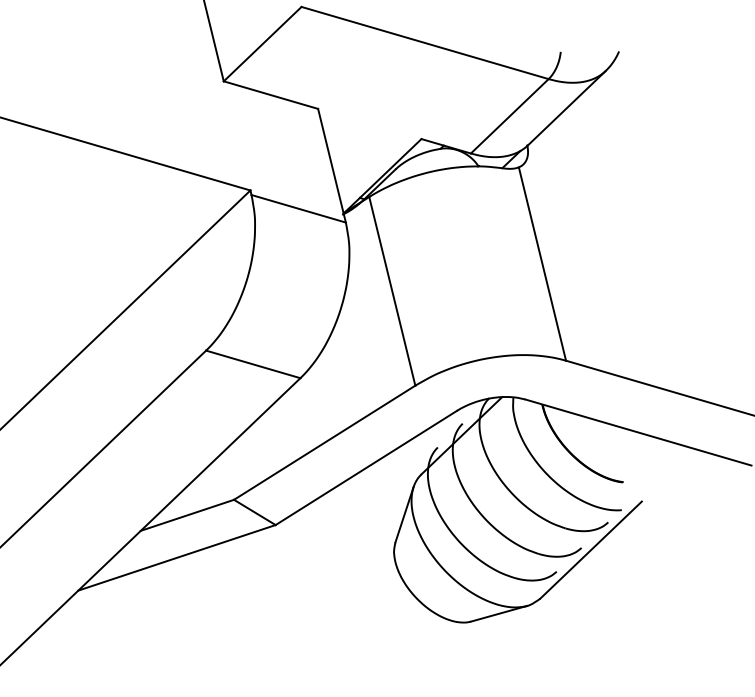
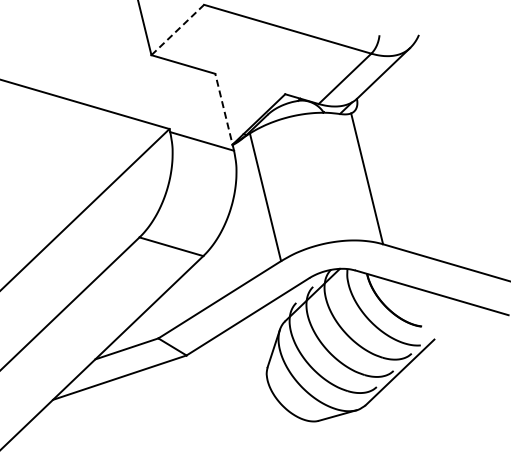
line: (263, 43) -> (178, 29), solid -> dashed
line: (331, 166) -> (224, 112), solid -> dashed

